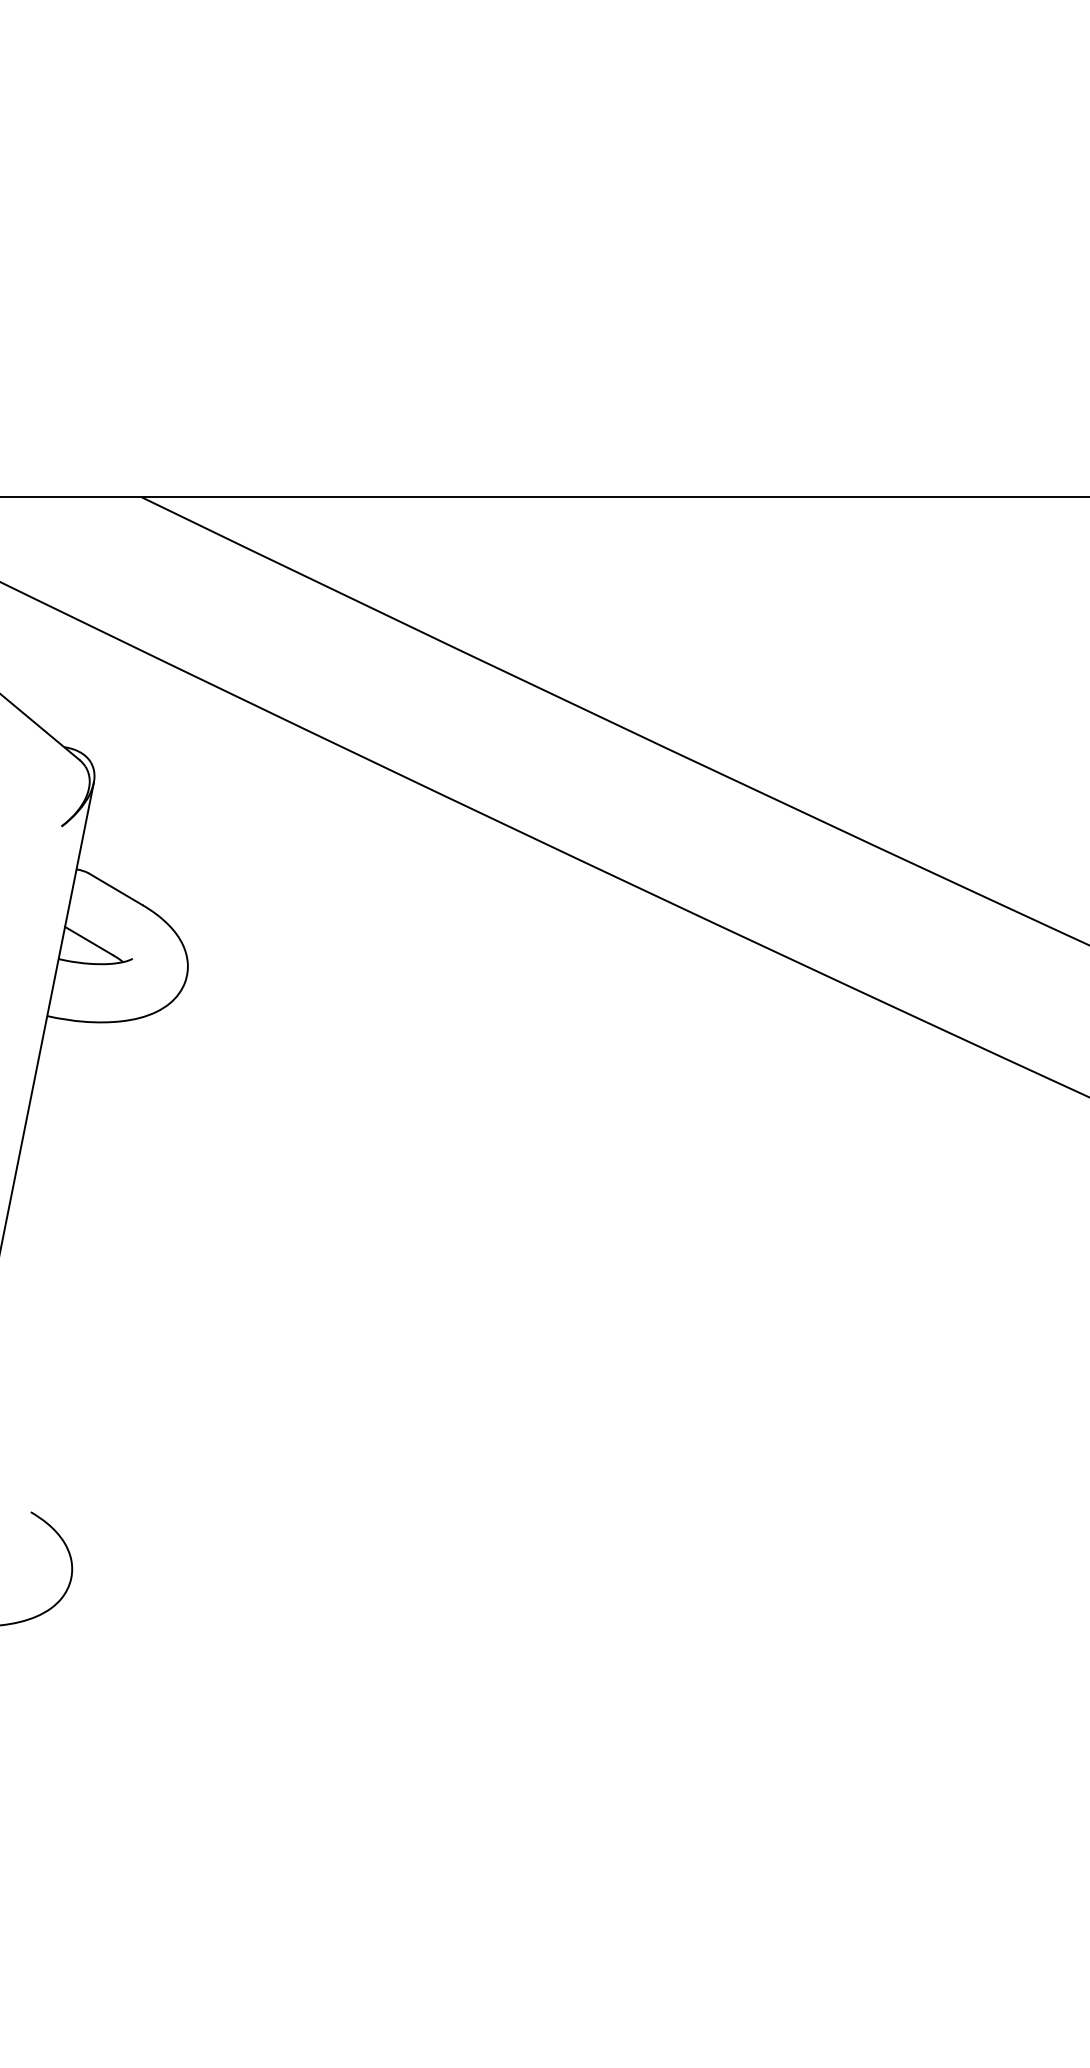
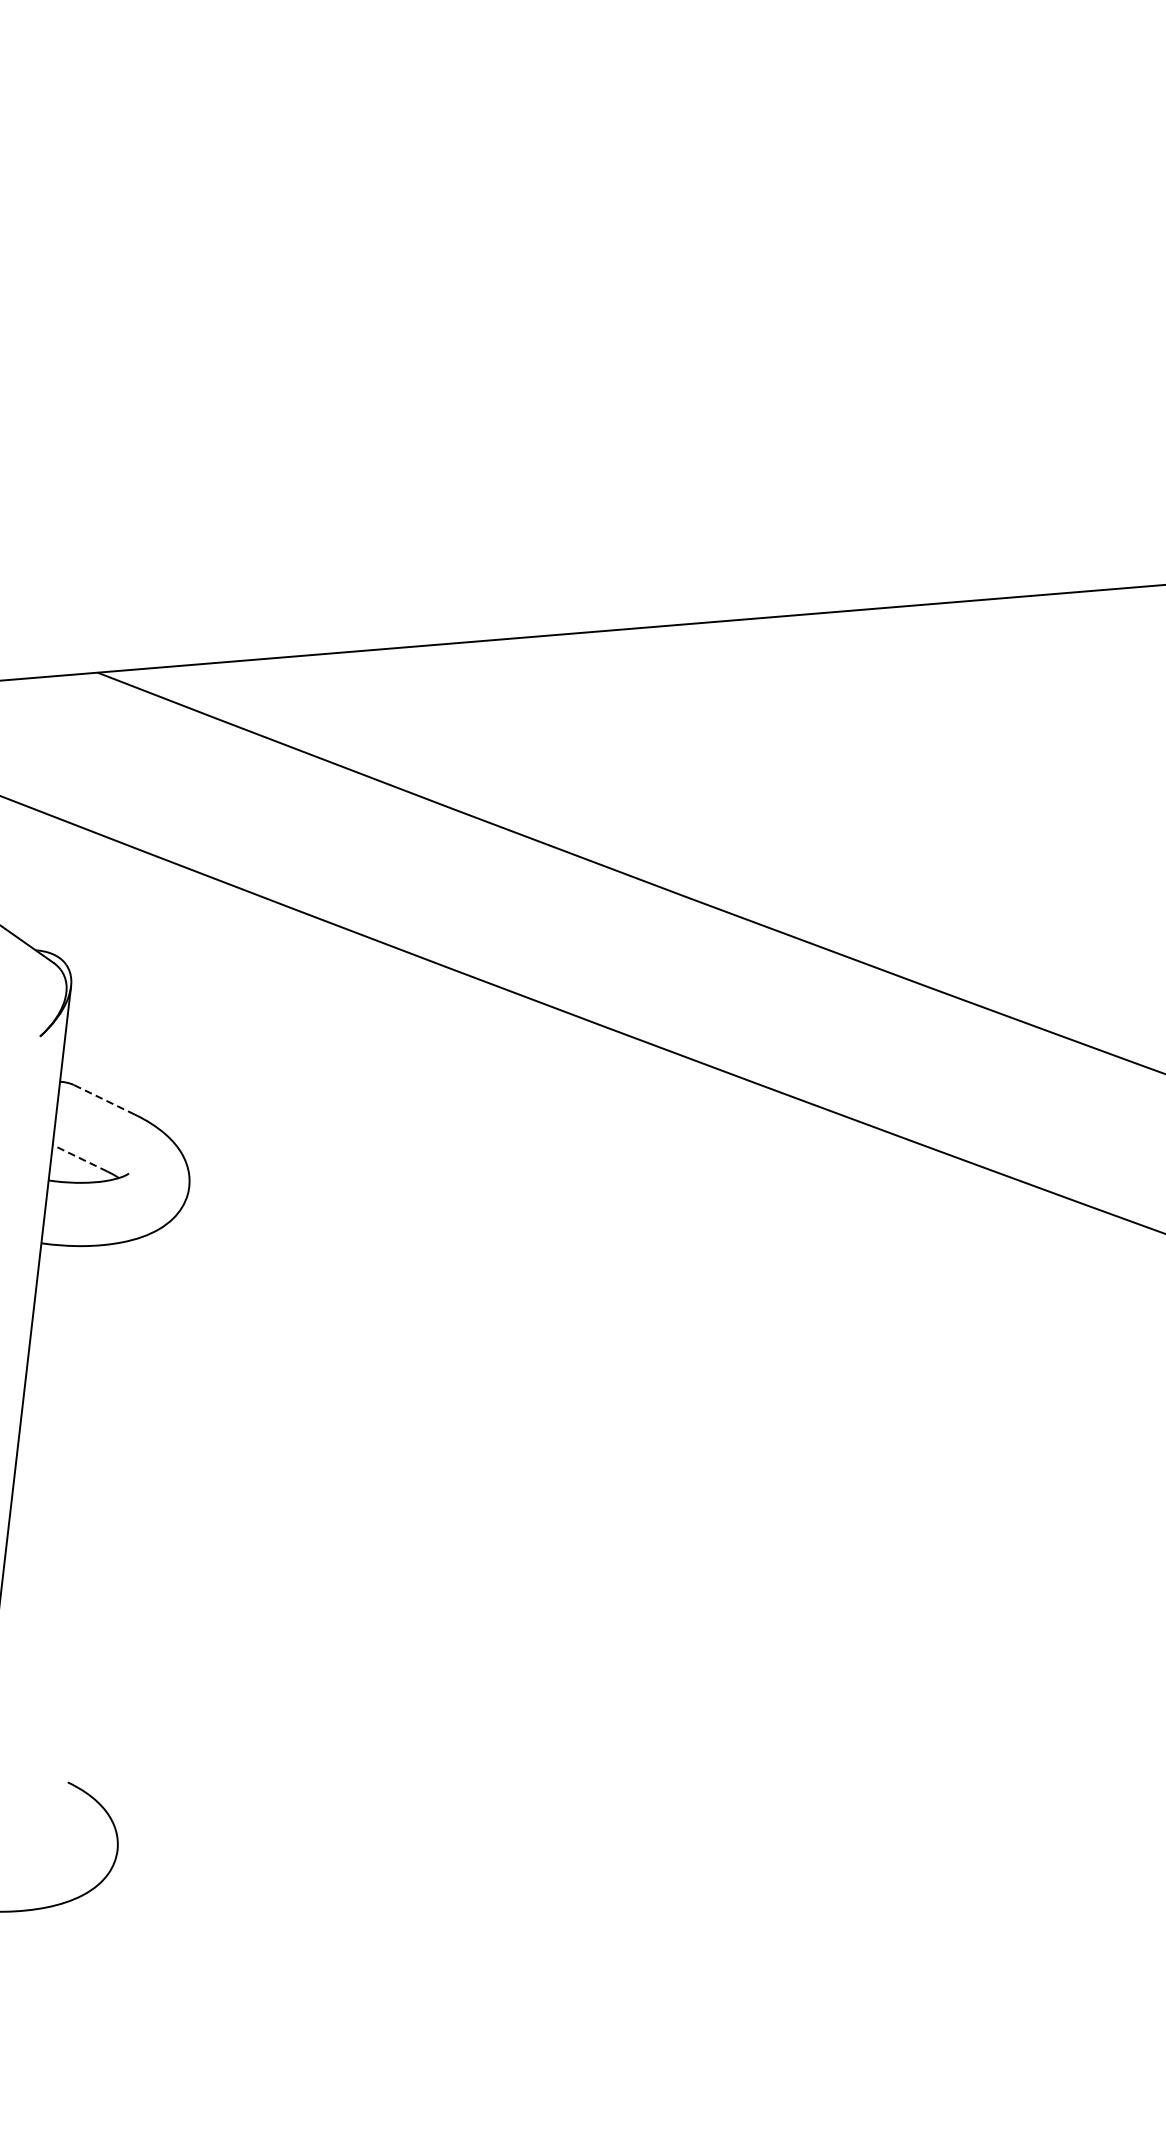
line: (115, 889) -> (104, 1100), solid -> dashed
line: (89, 941) -> (80, 1158), solid -> dashed

